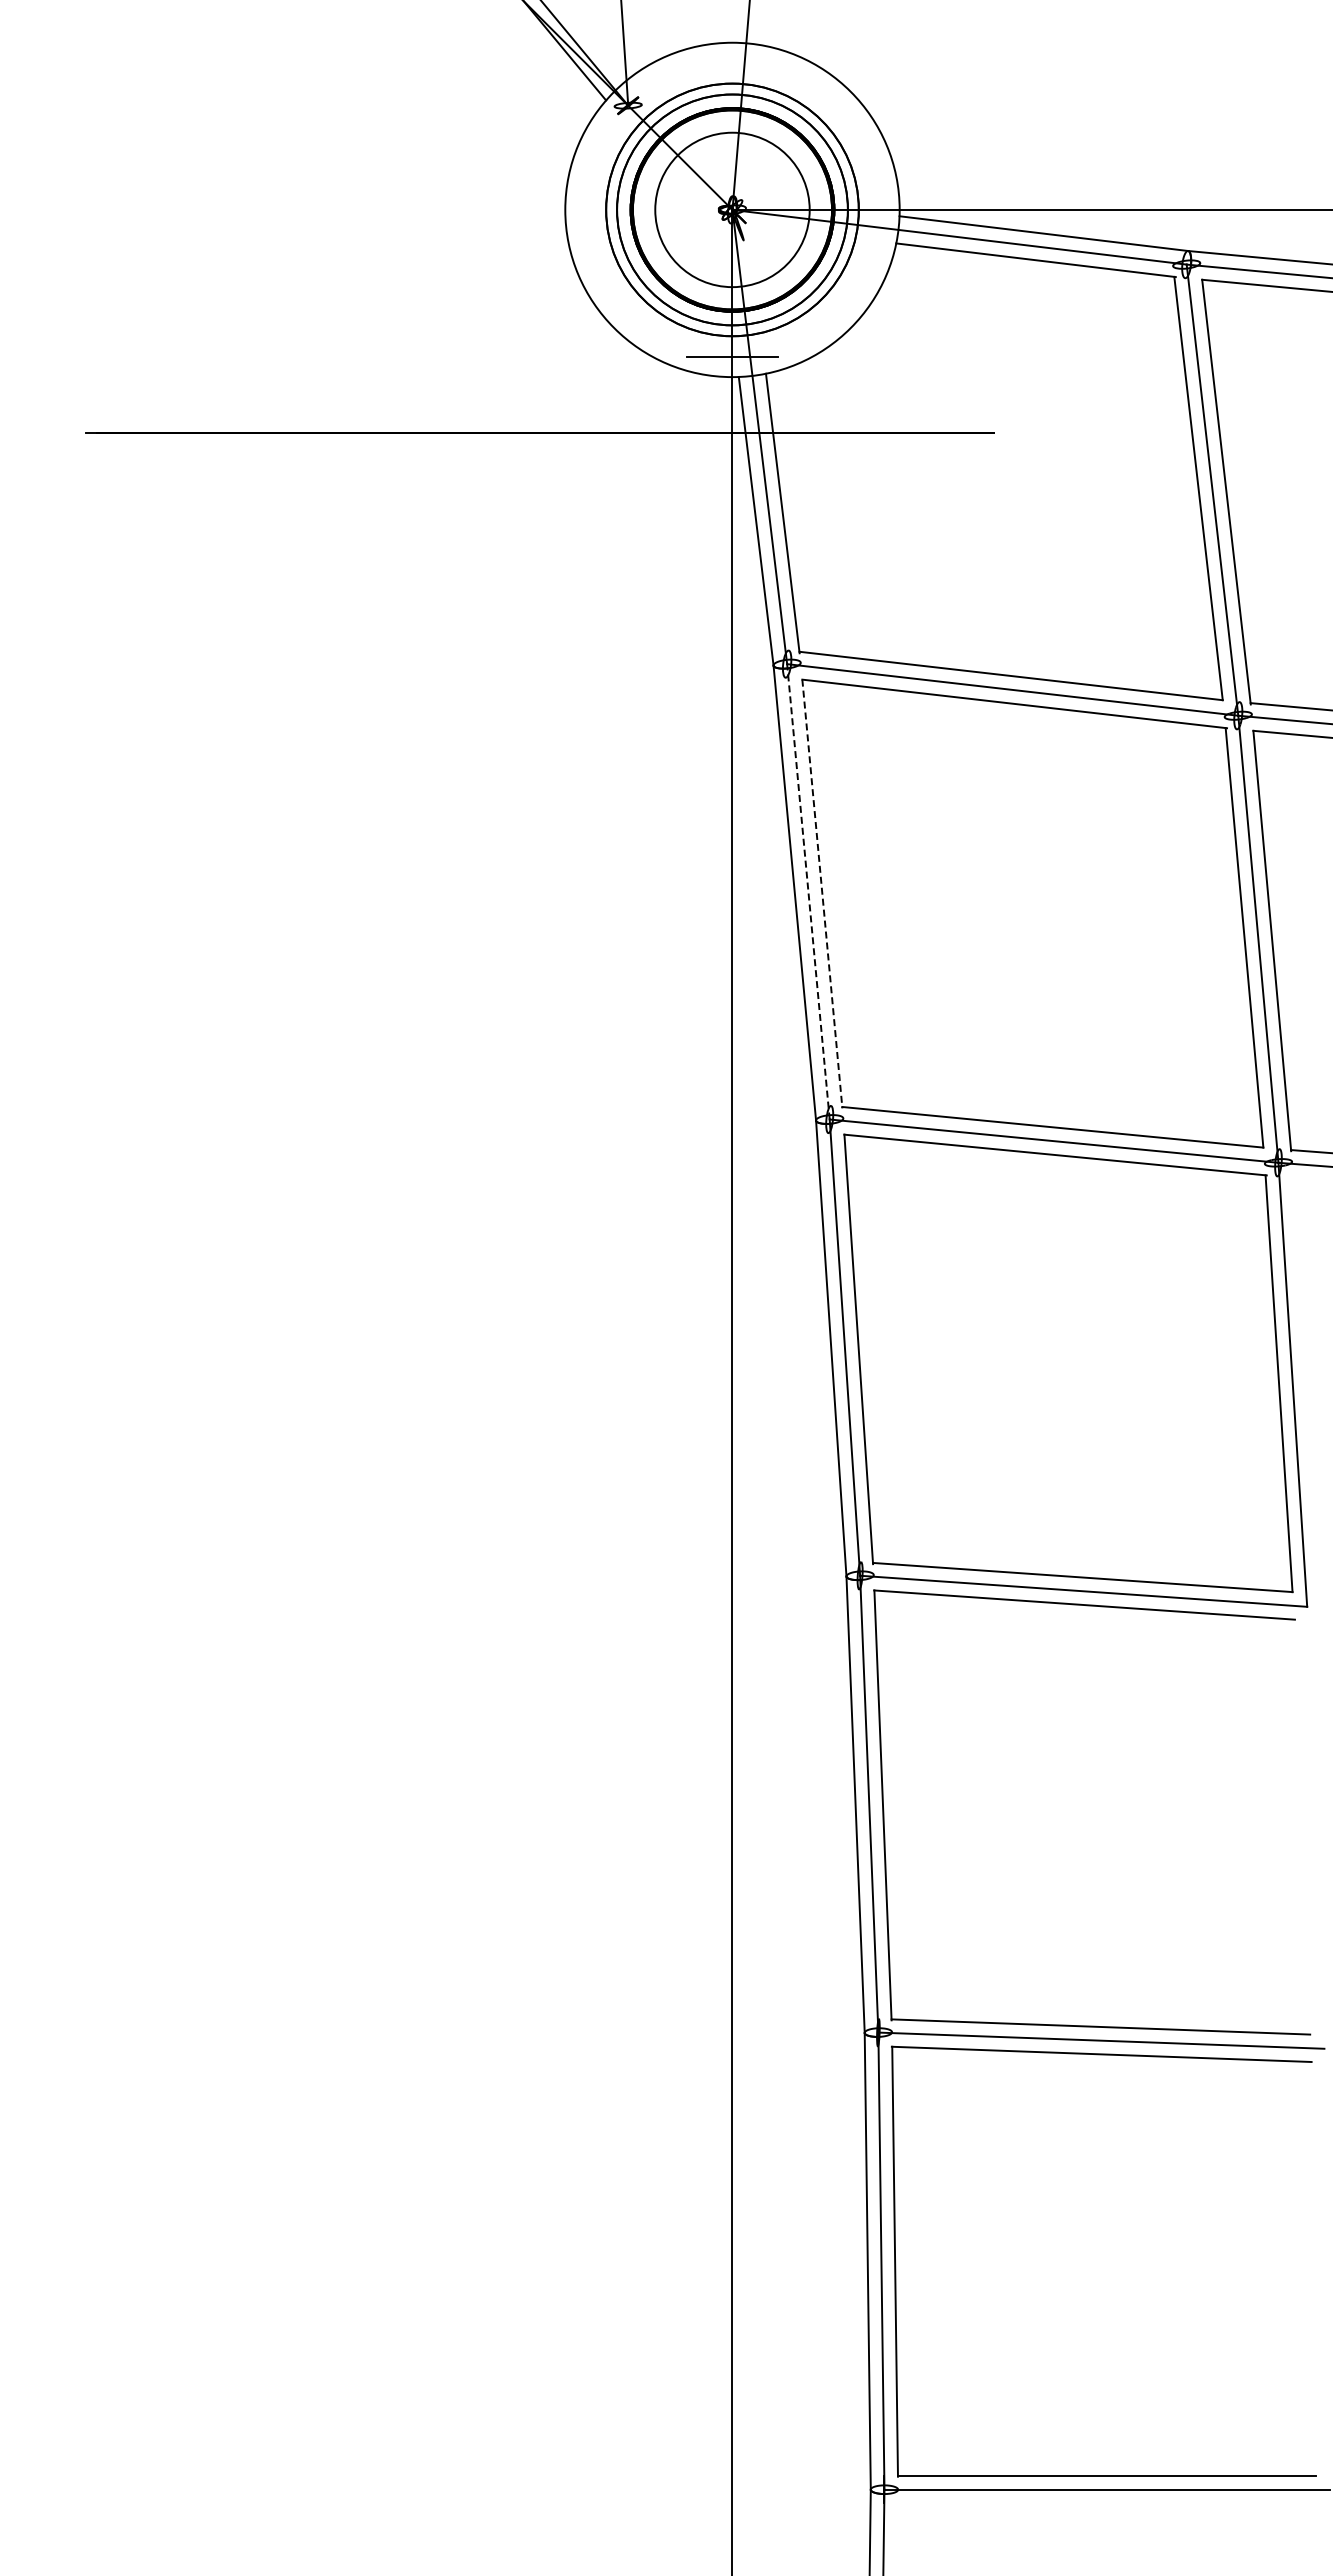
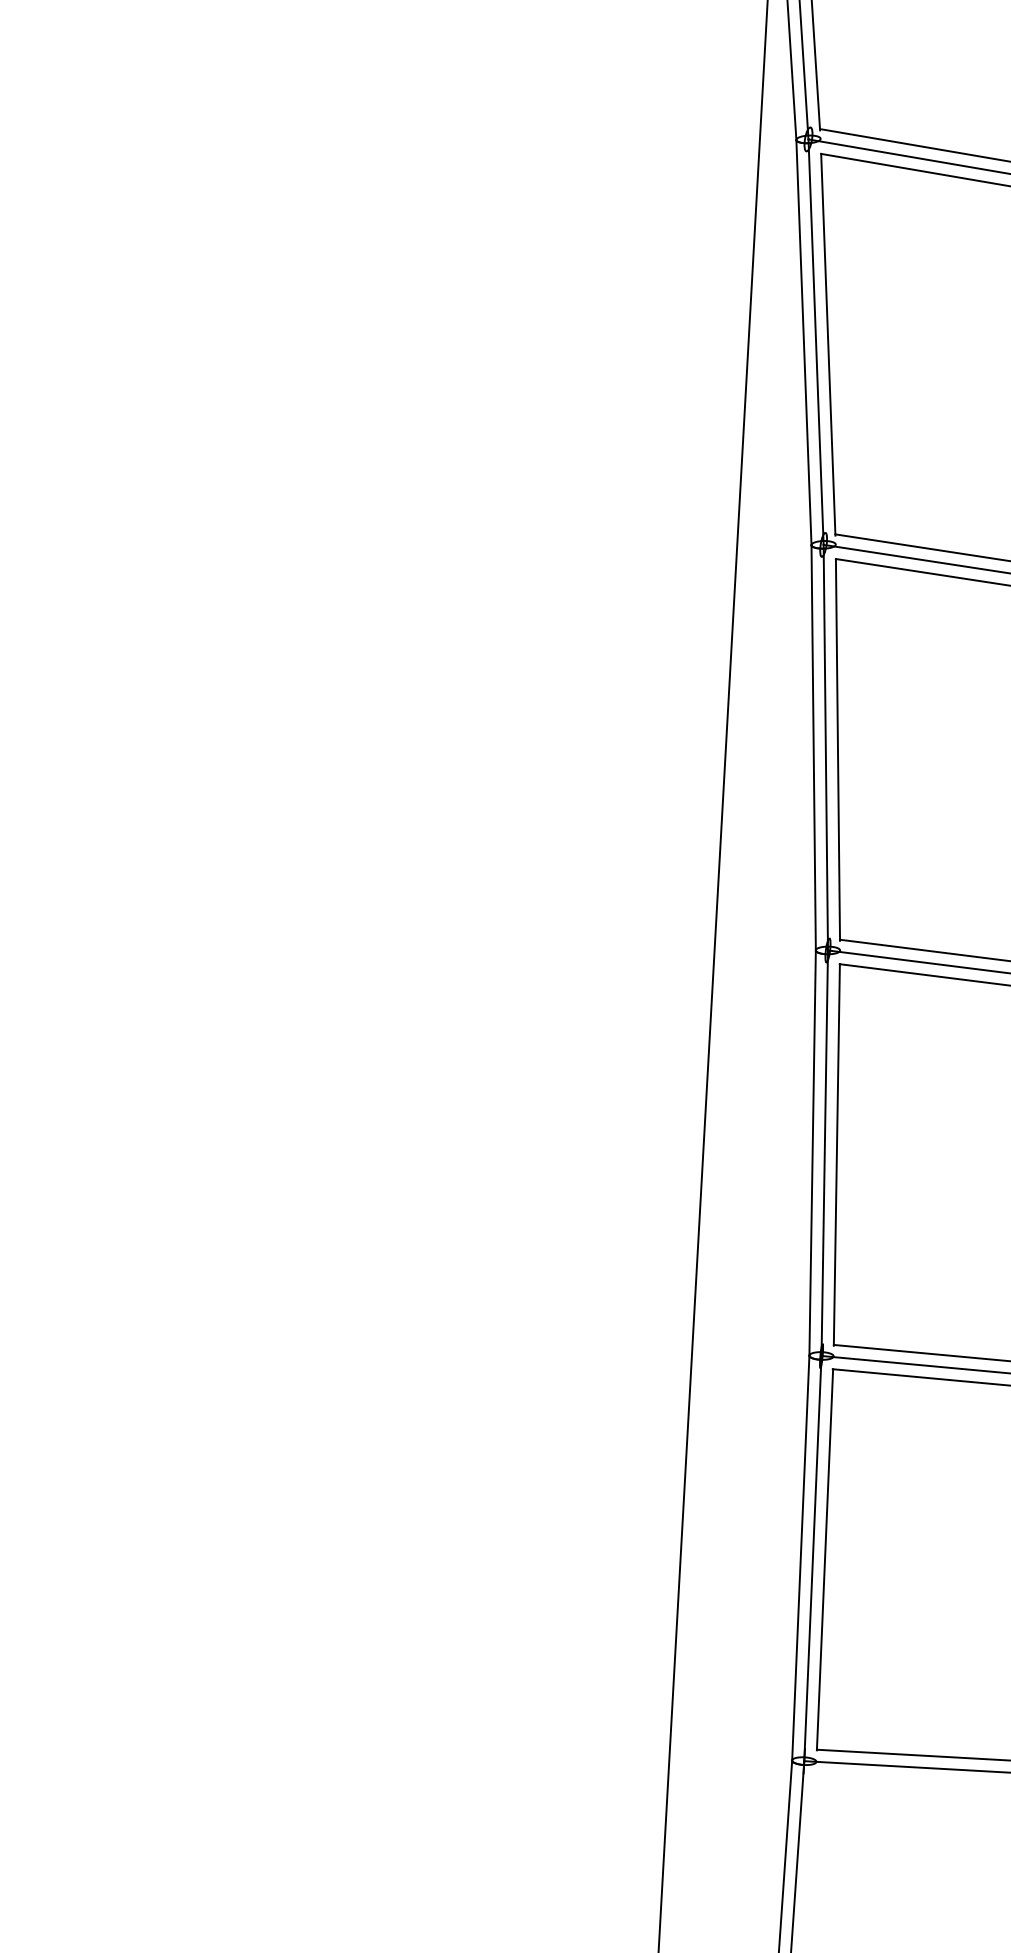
line: (808, 891) -> (816, 341), dashed -> solid
line: (822, 894) -> (828, 345), dashed -> solid

